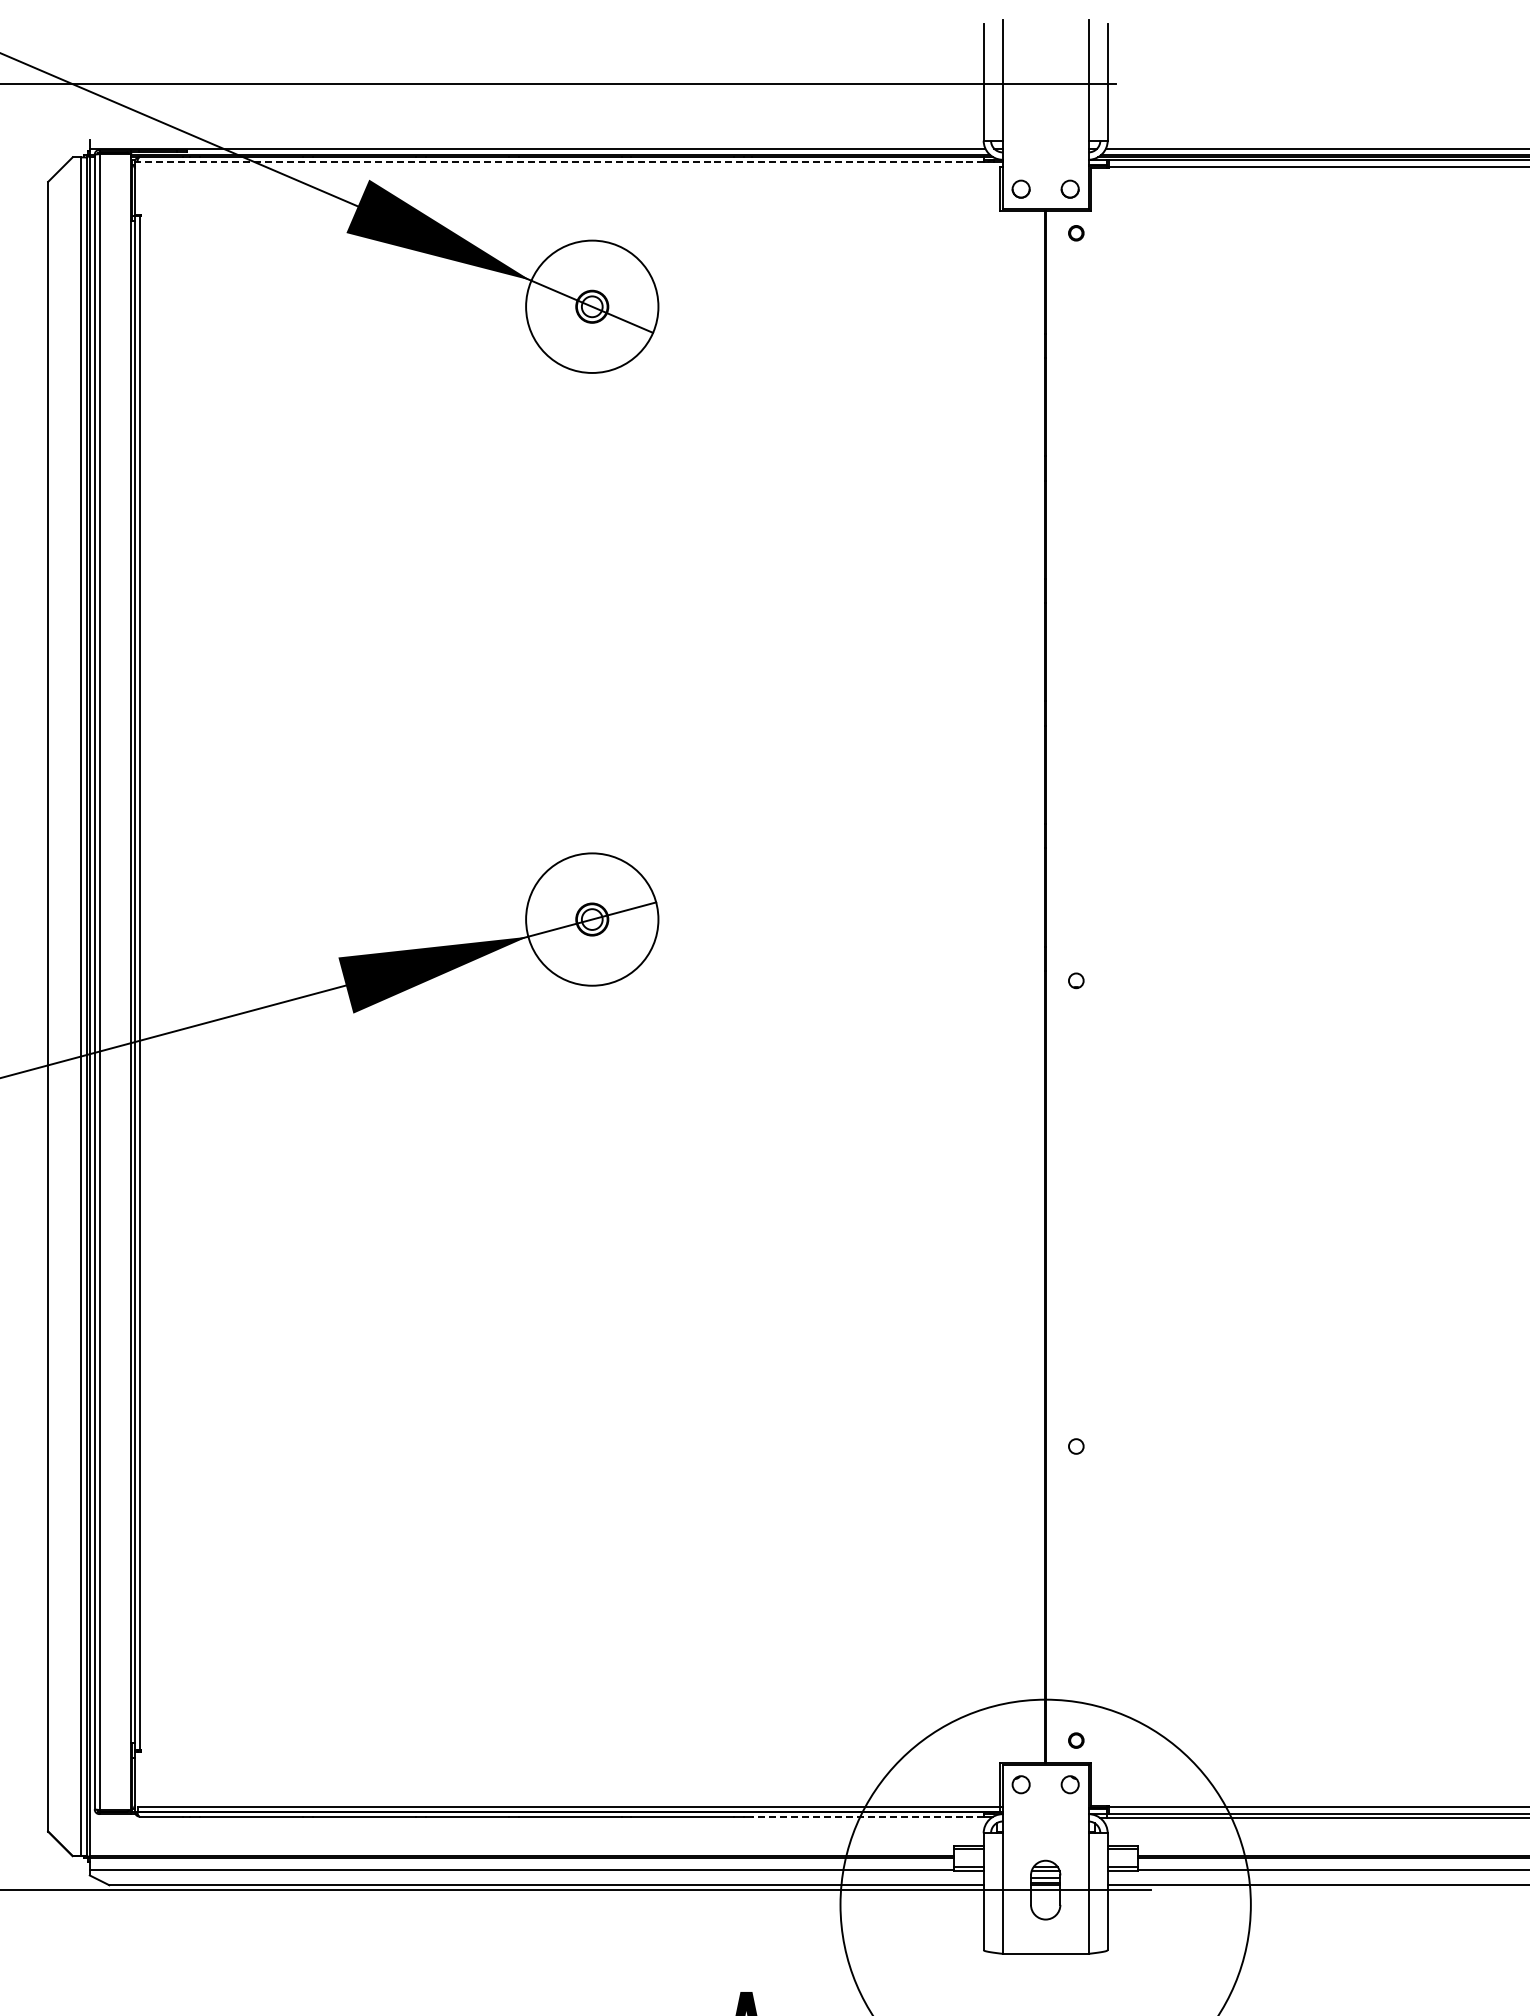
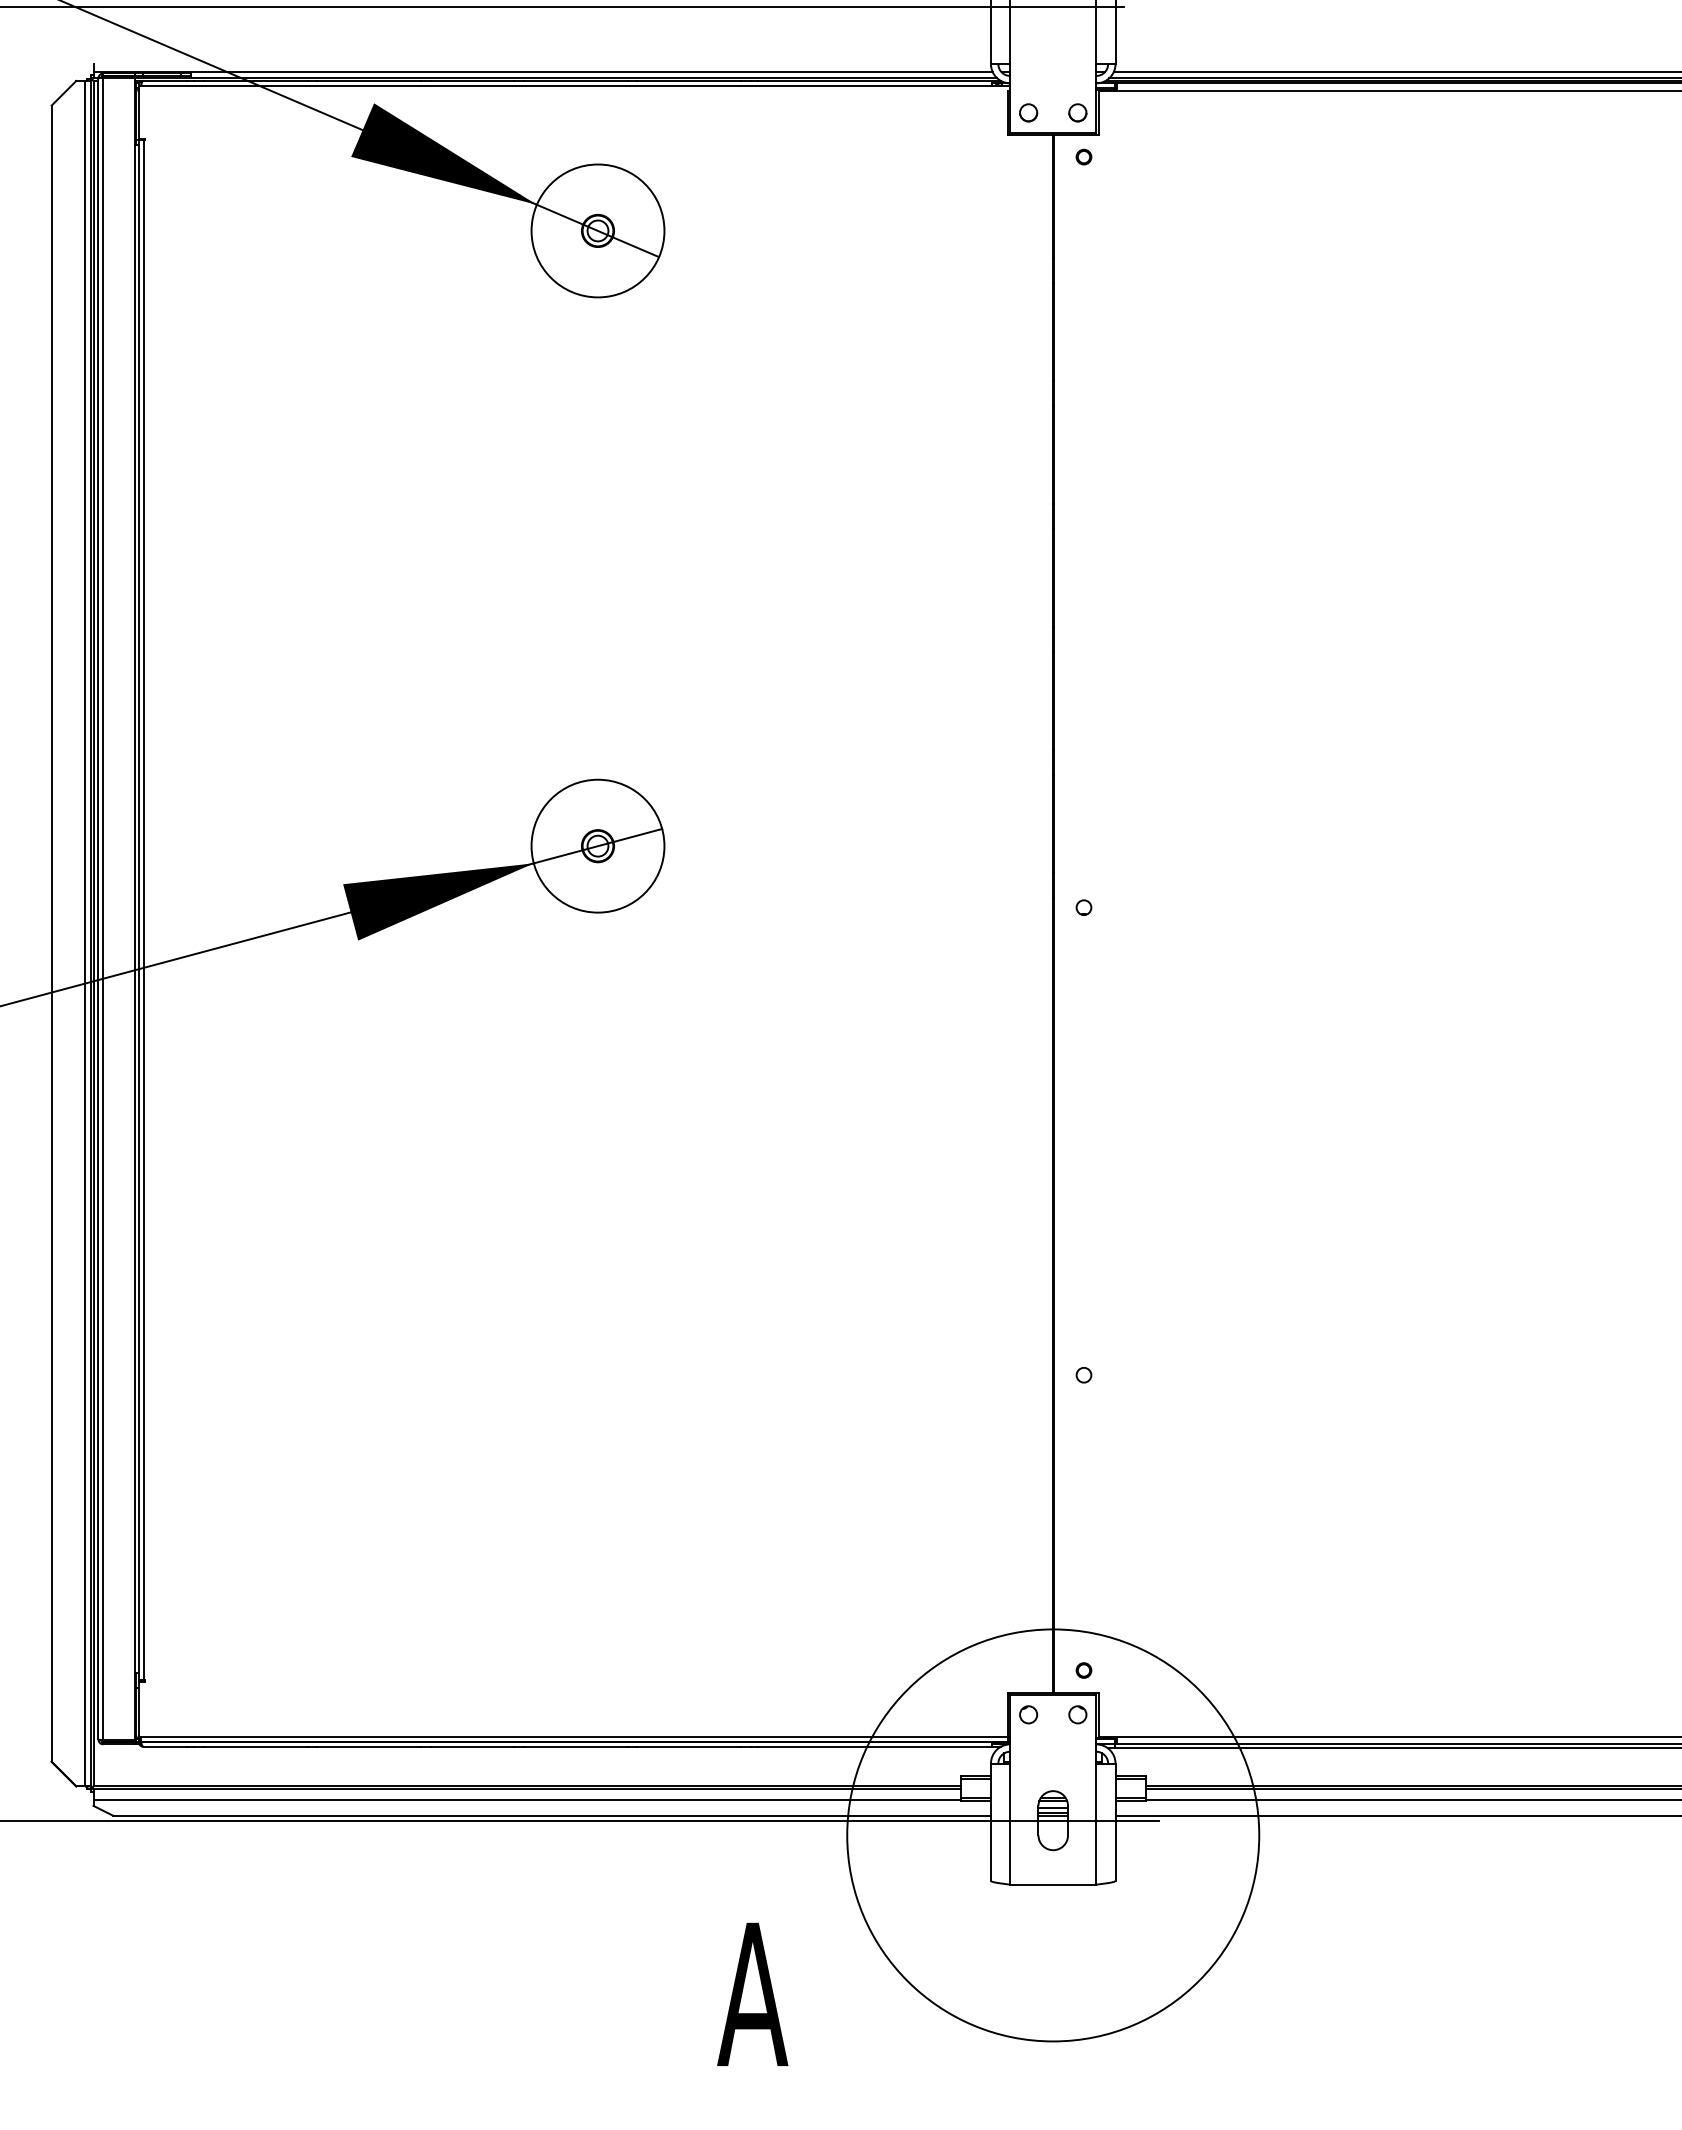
line: (560, 161) -> (566, 85), dashed -> solid
line: (867, 1816) -> (874, 1746), dashed -> solid

